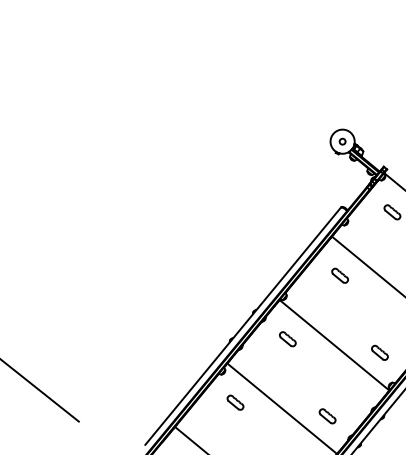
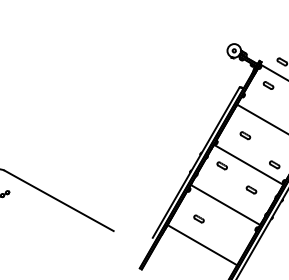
part: (340, 275) -> (245, 135), moved
part: (234, 401) -> (198, 218), moved
part: (327, 415) -> (251, 189), moved

